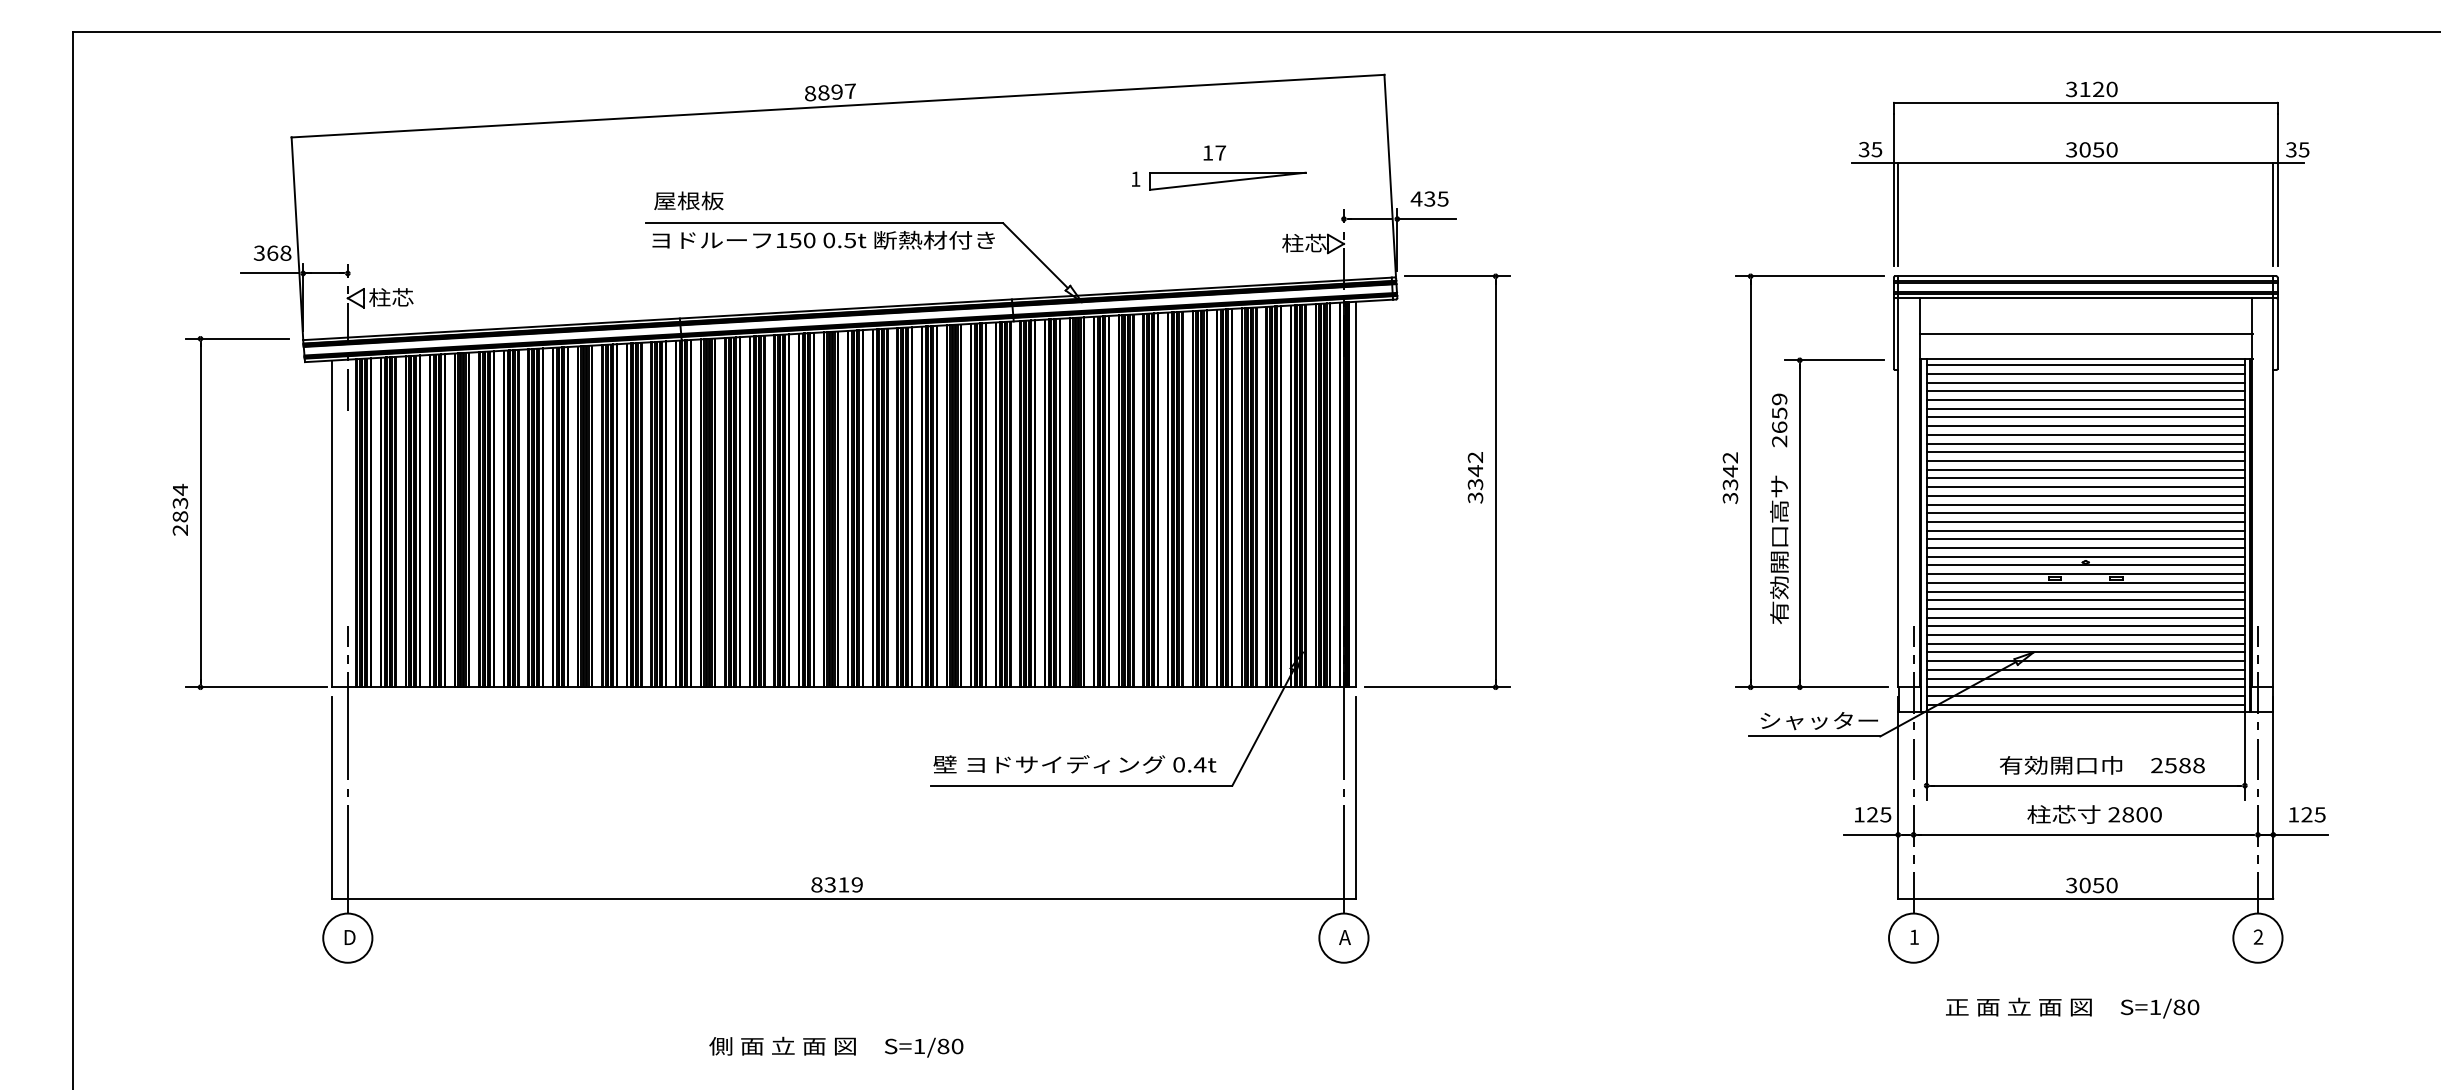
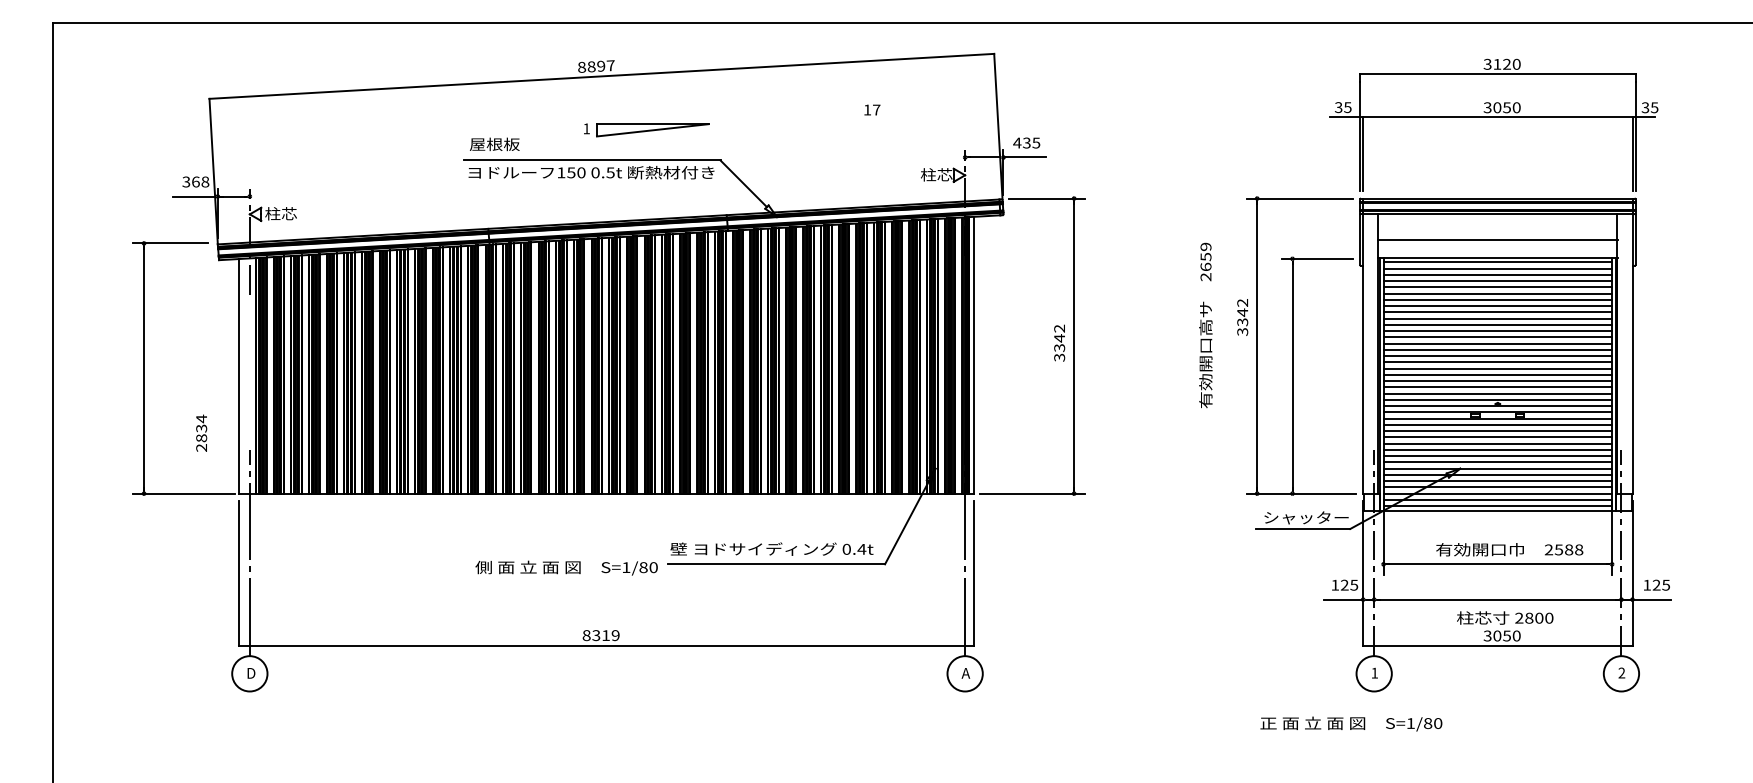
part: (1219, 181) -> (646, 130), moved
text: (1730, 478) -> (1242, 317), moved
text: (1778, 507) -> (1205, 324), moved
text: (180, 508) -> (201, 432), moved
text: (2095, 813) -> (1505, 617), moved
text: (2072, 1007) -> (1351, 723), moved
text: (836, 1046) -> (566, 567), moved

